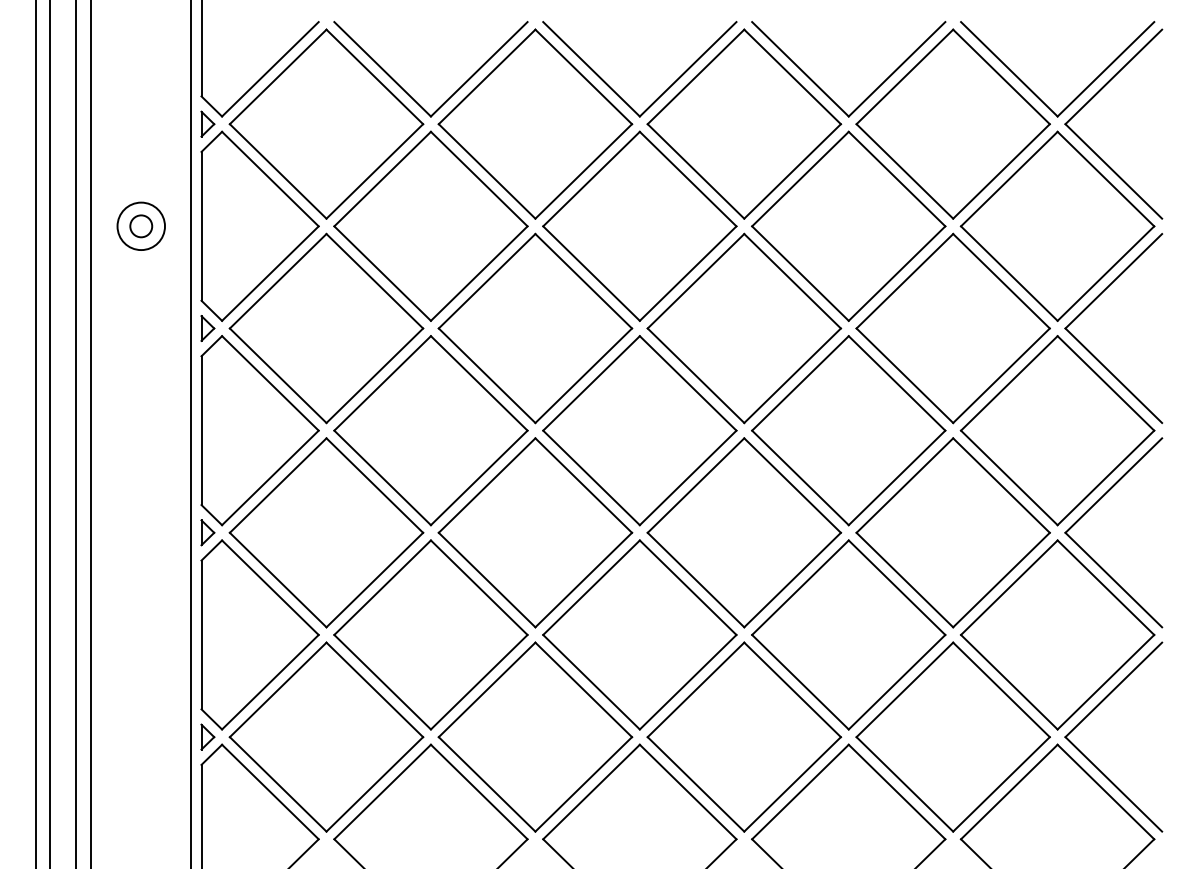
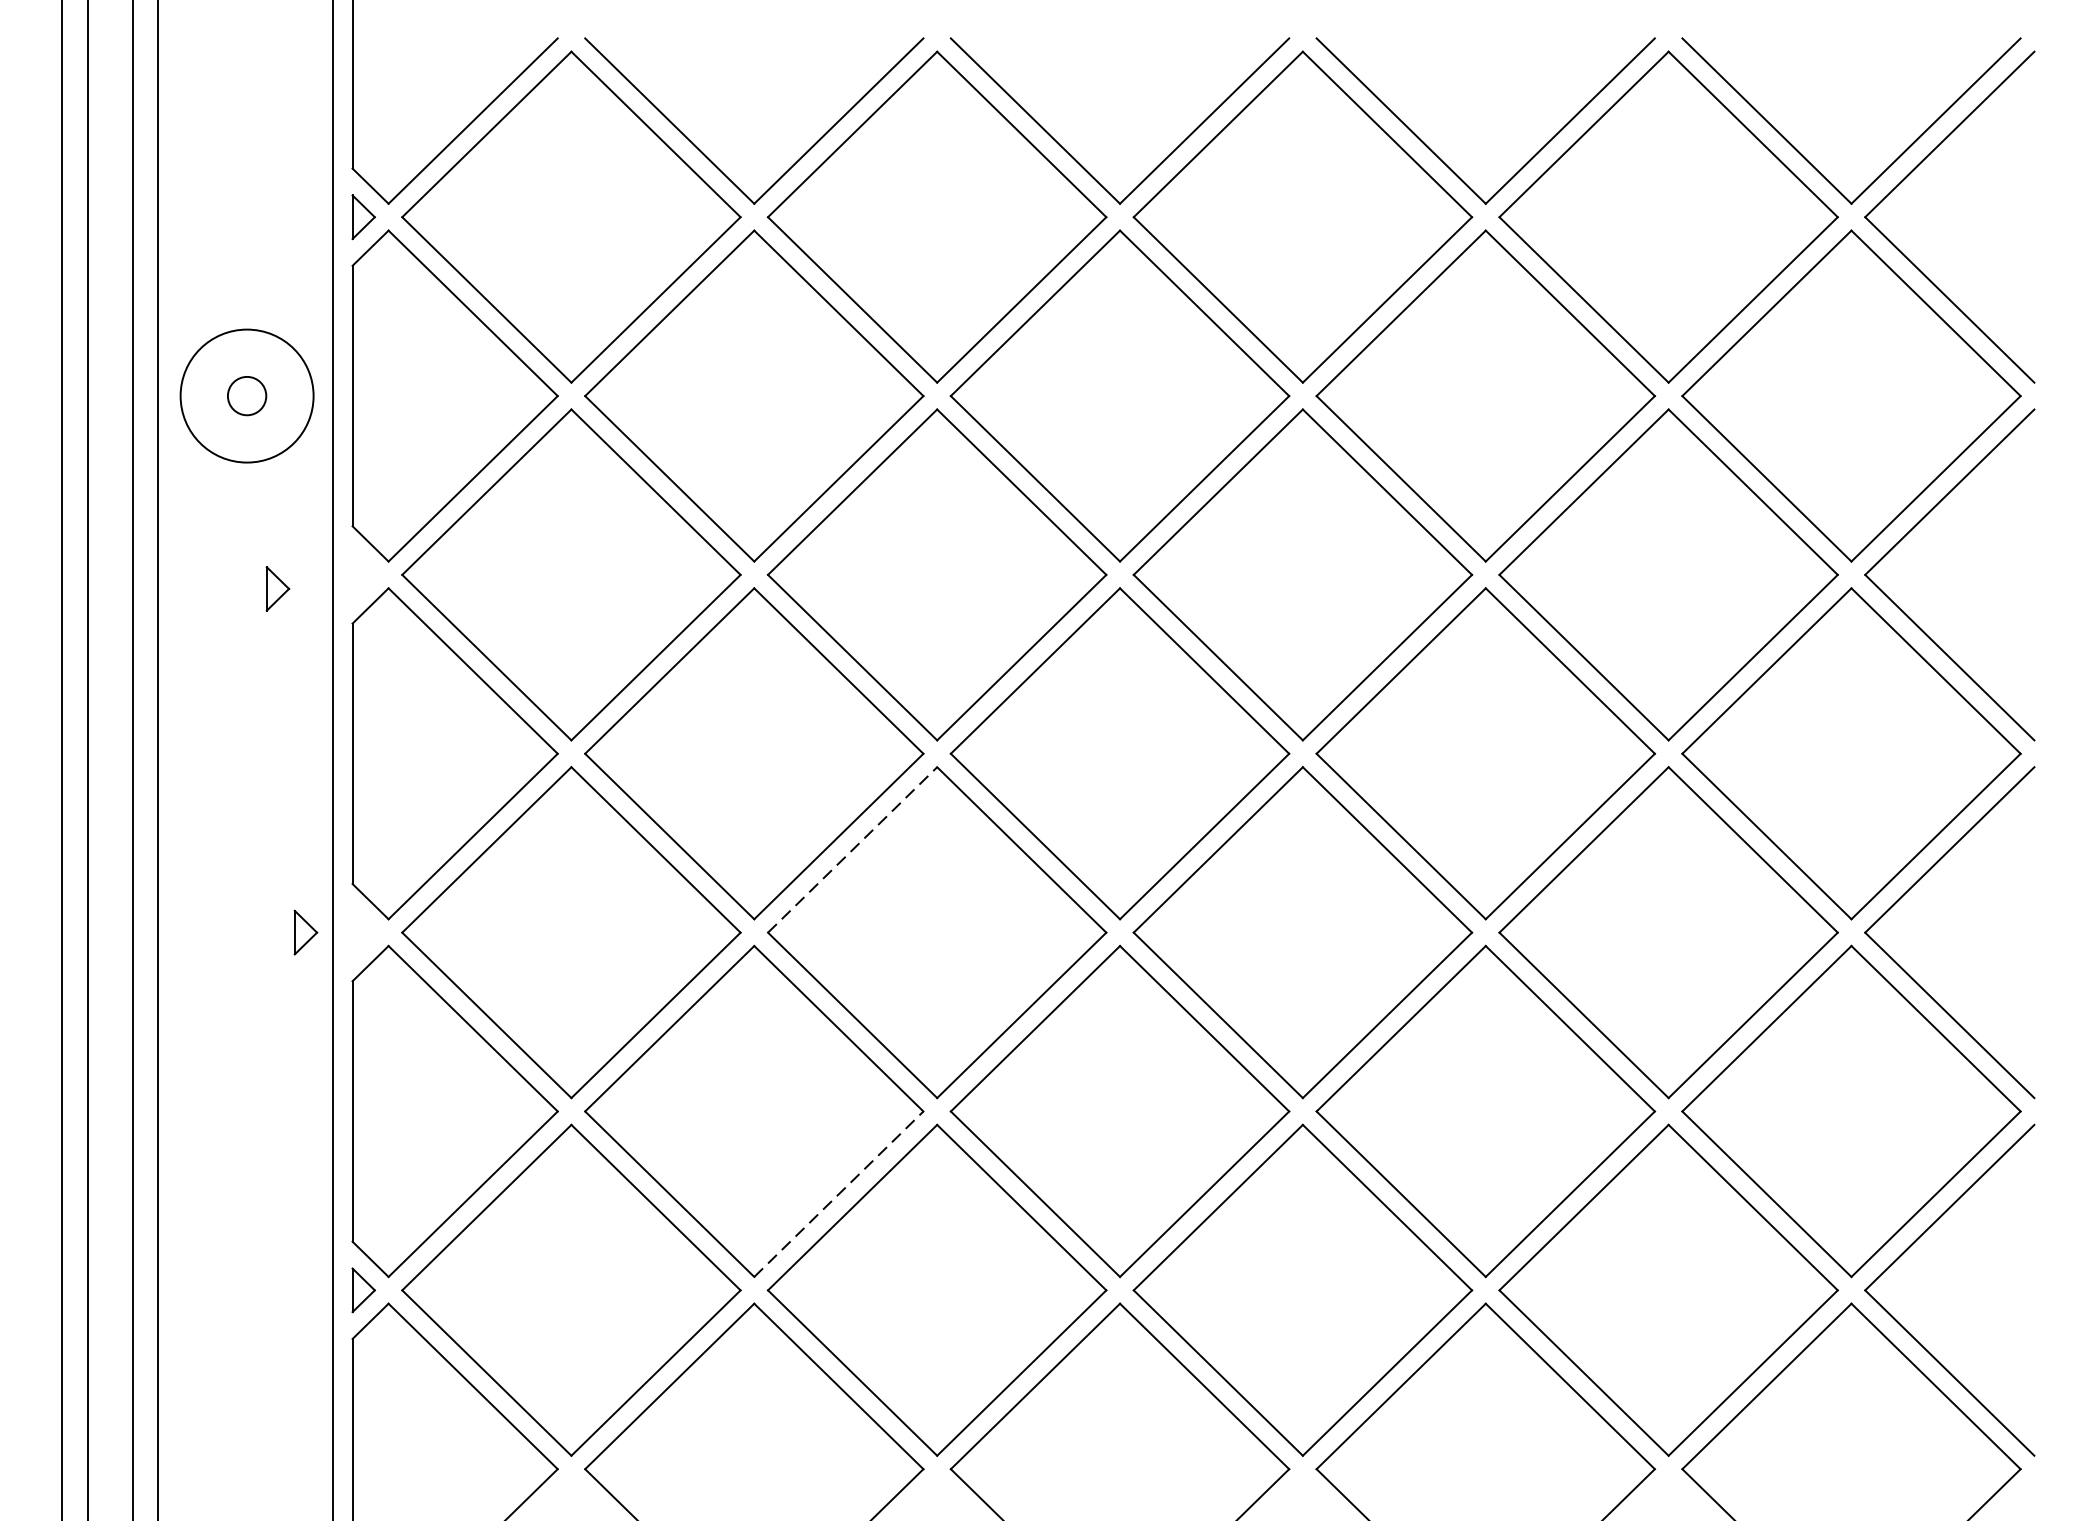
circle: (141, 226) -> (247, 396), size x1.6
part: (207, 328) -> (277, 588), moved
line: (487, 485) -> (853, 849), solid -> dashed
part: (207, 532) -> (305, 932), moved
line: (479, 682) -> (839, 1194), solid -> dashed

